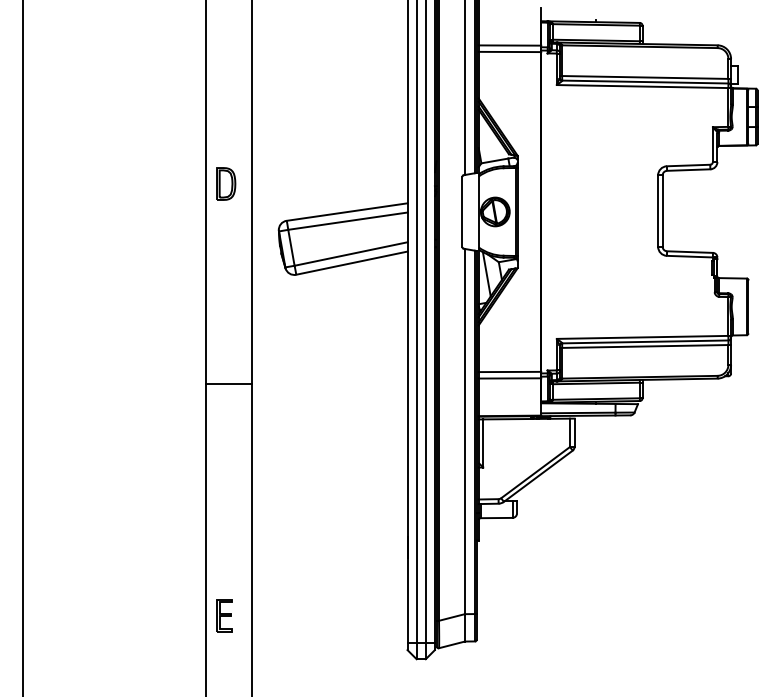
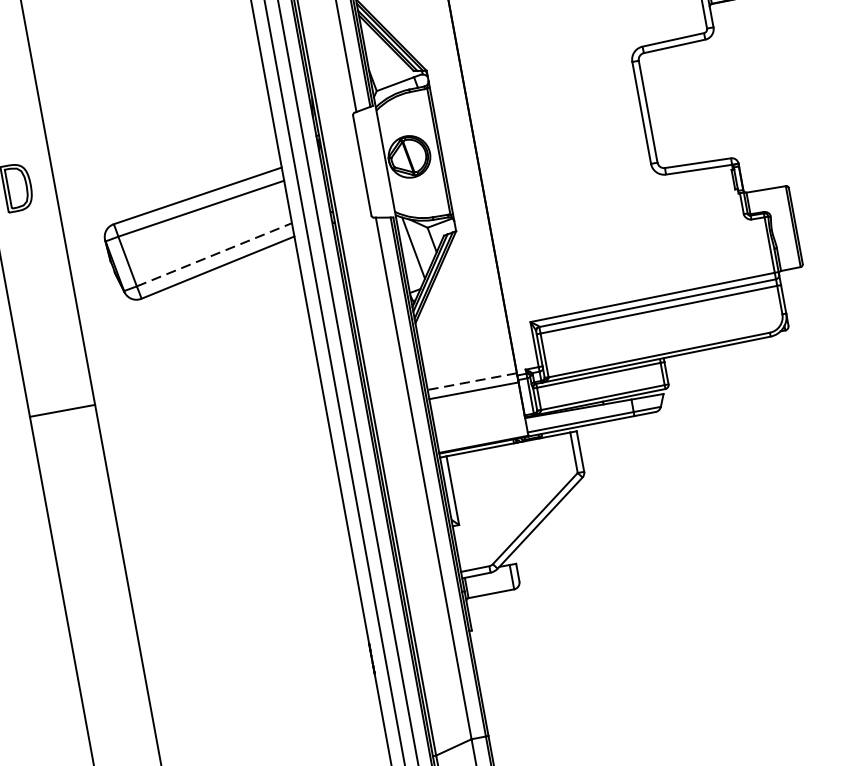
line: (351, 254) -> (215, 255), solid -> dashed
line: (509, 371) -> (471, 381), solid -> dashed
line: (228, 383) -> (62, 410), moved

